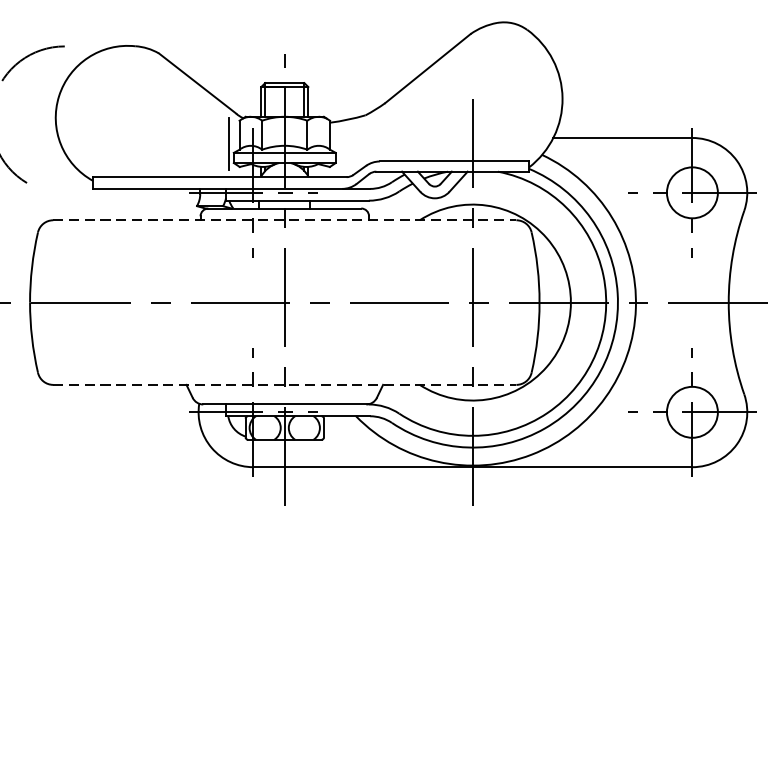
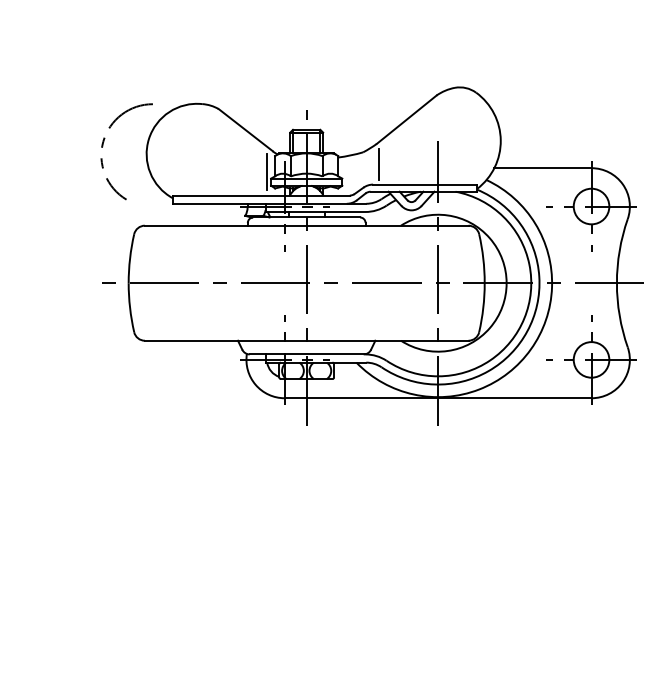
line: (387, 131) -> (378, 163), added
line: (284, 219) -> (306, 225), dashed -> solid
line: (284, 384) -> (306, 340), dashed -> solid

